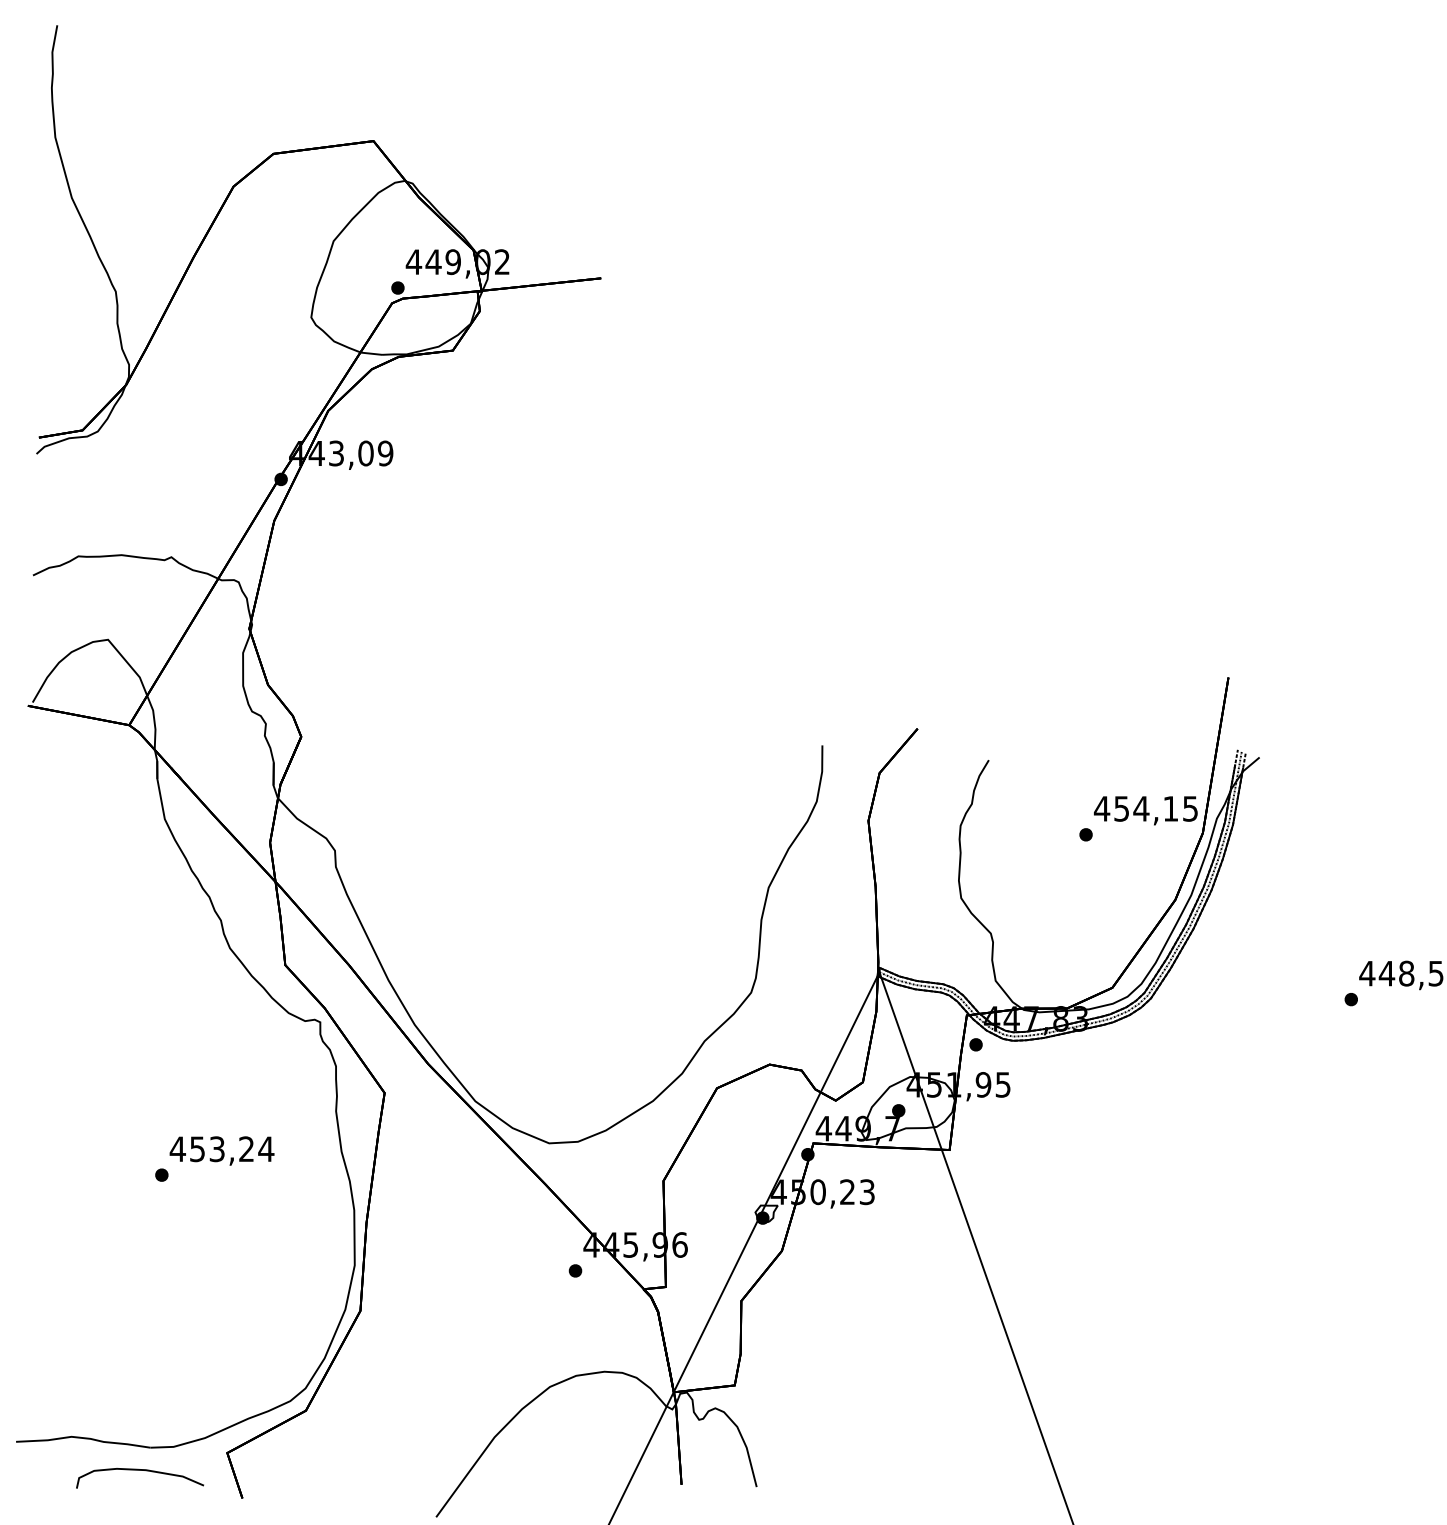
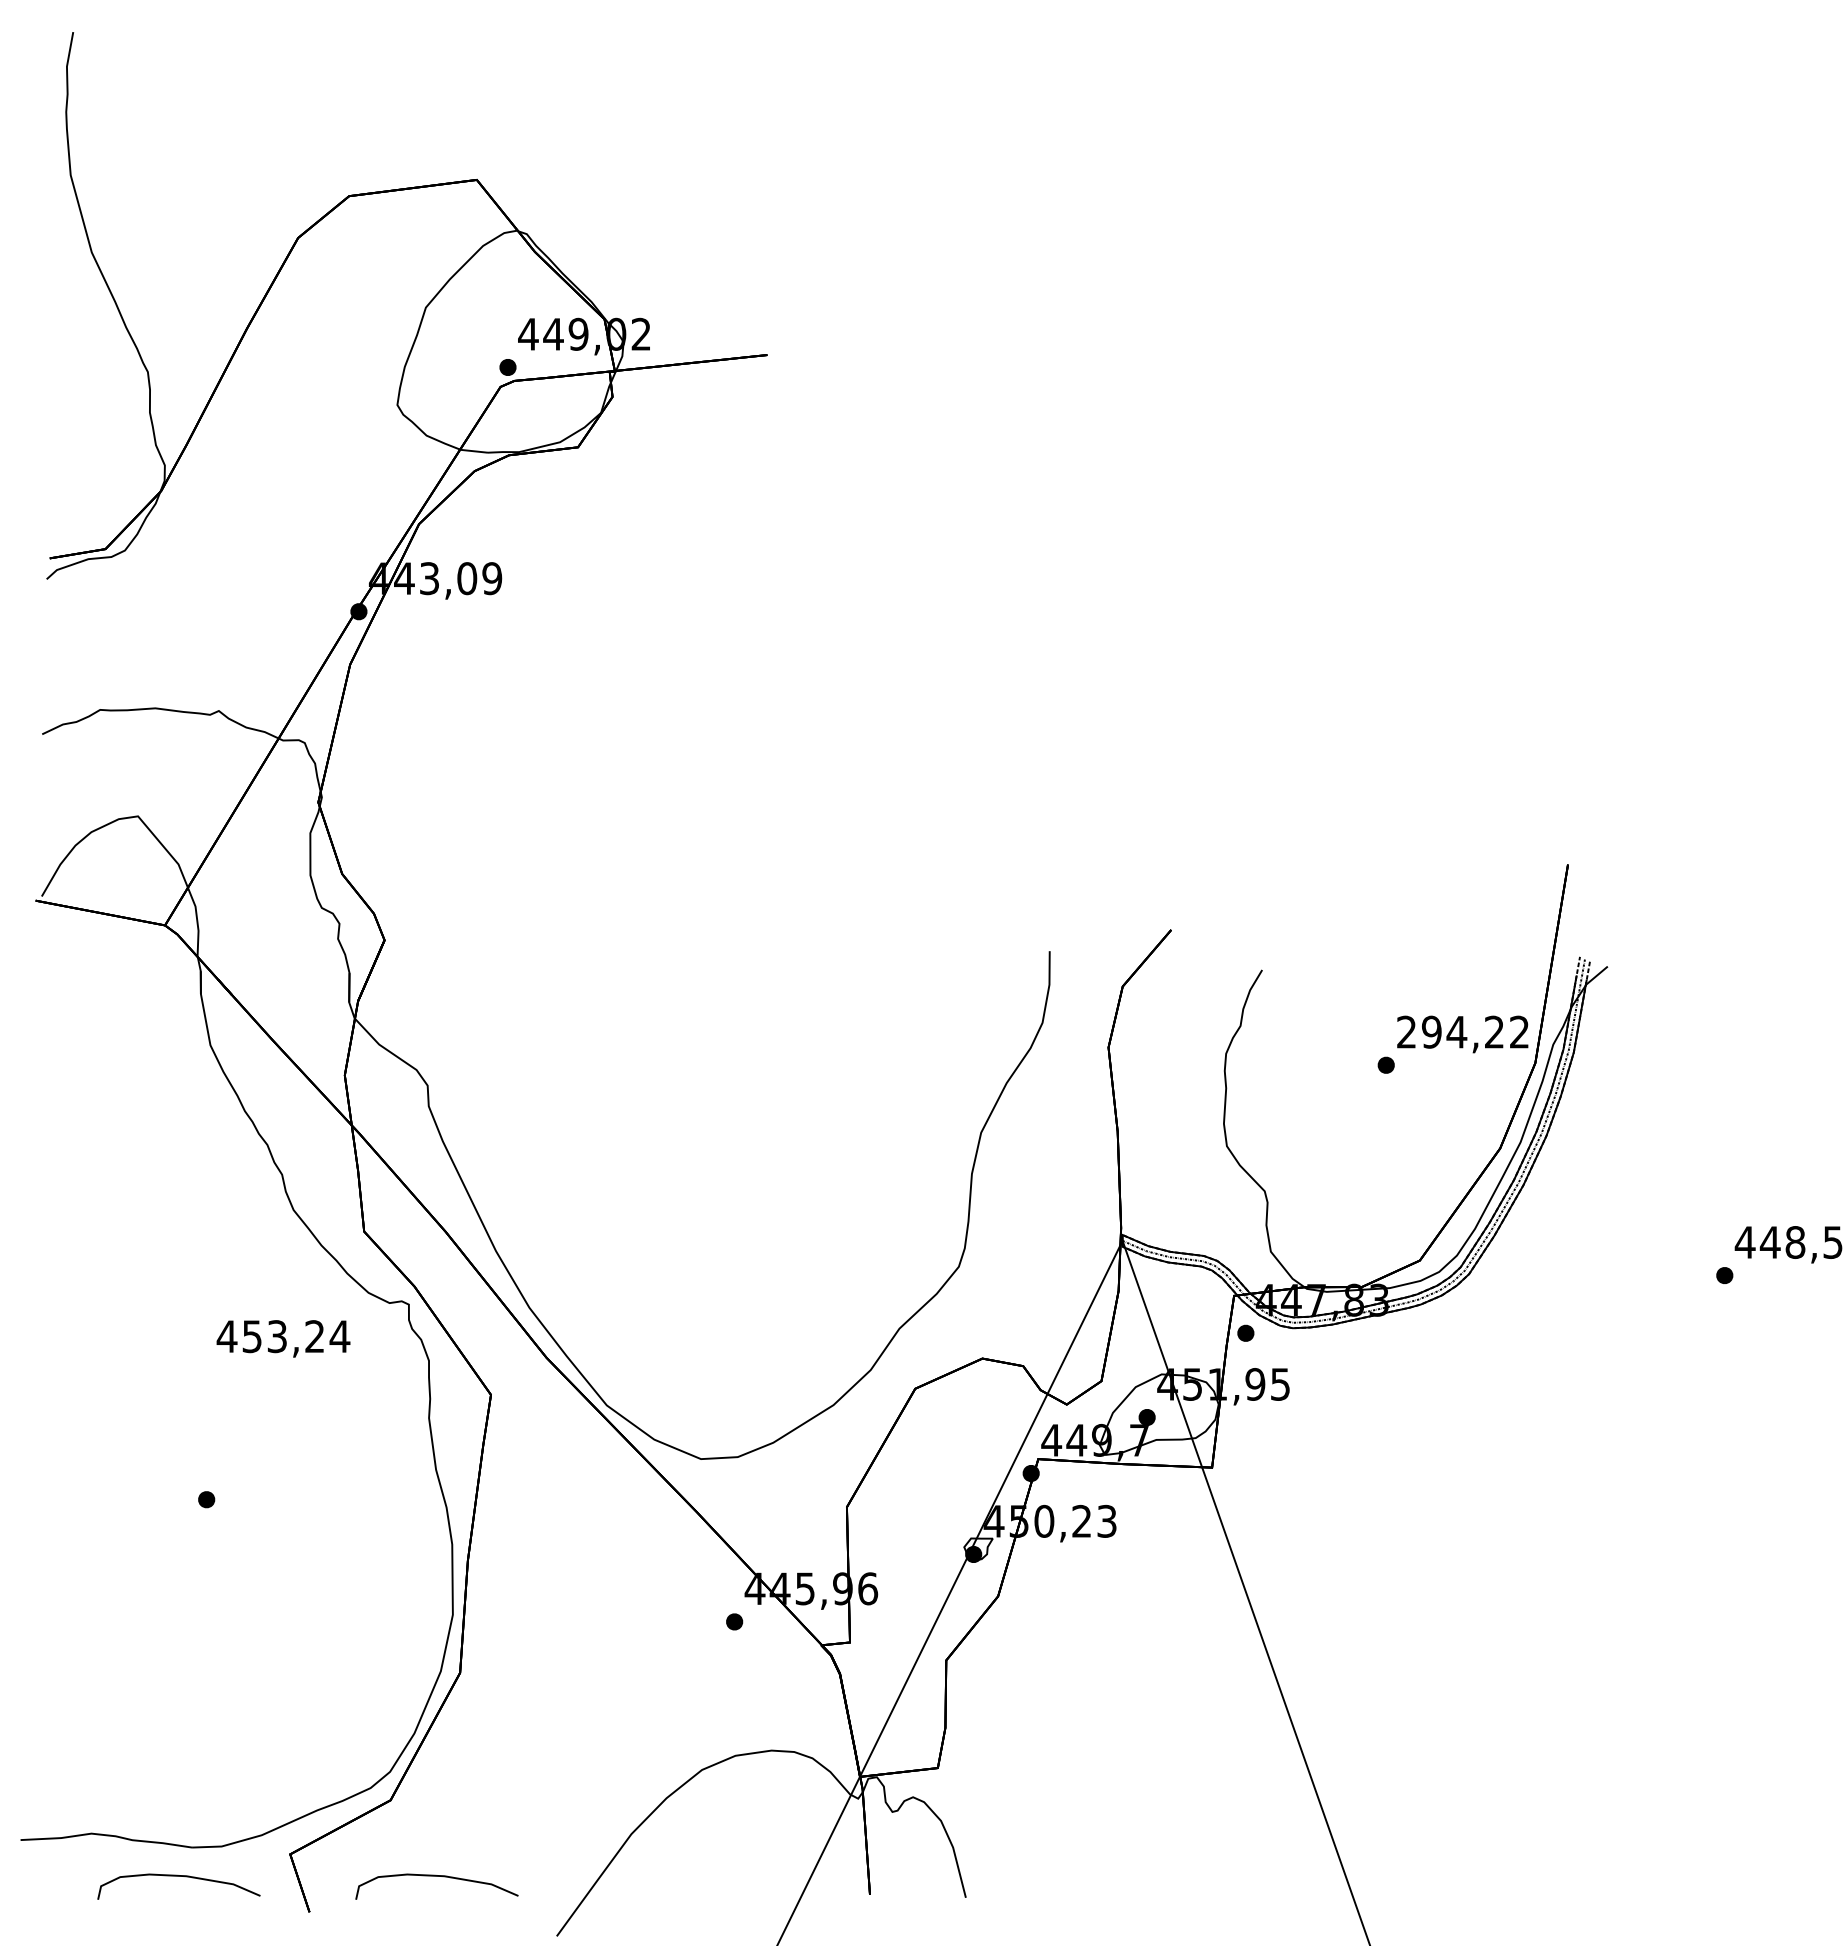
text: (1145, 808) -> (1462, 1031), 454,15 -> 294,22
text: (222, 1150) -> (283, 1338), moved
curve: (341, 1470) -> (436, 1876), added

